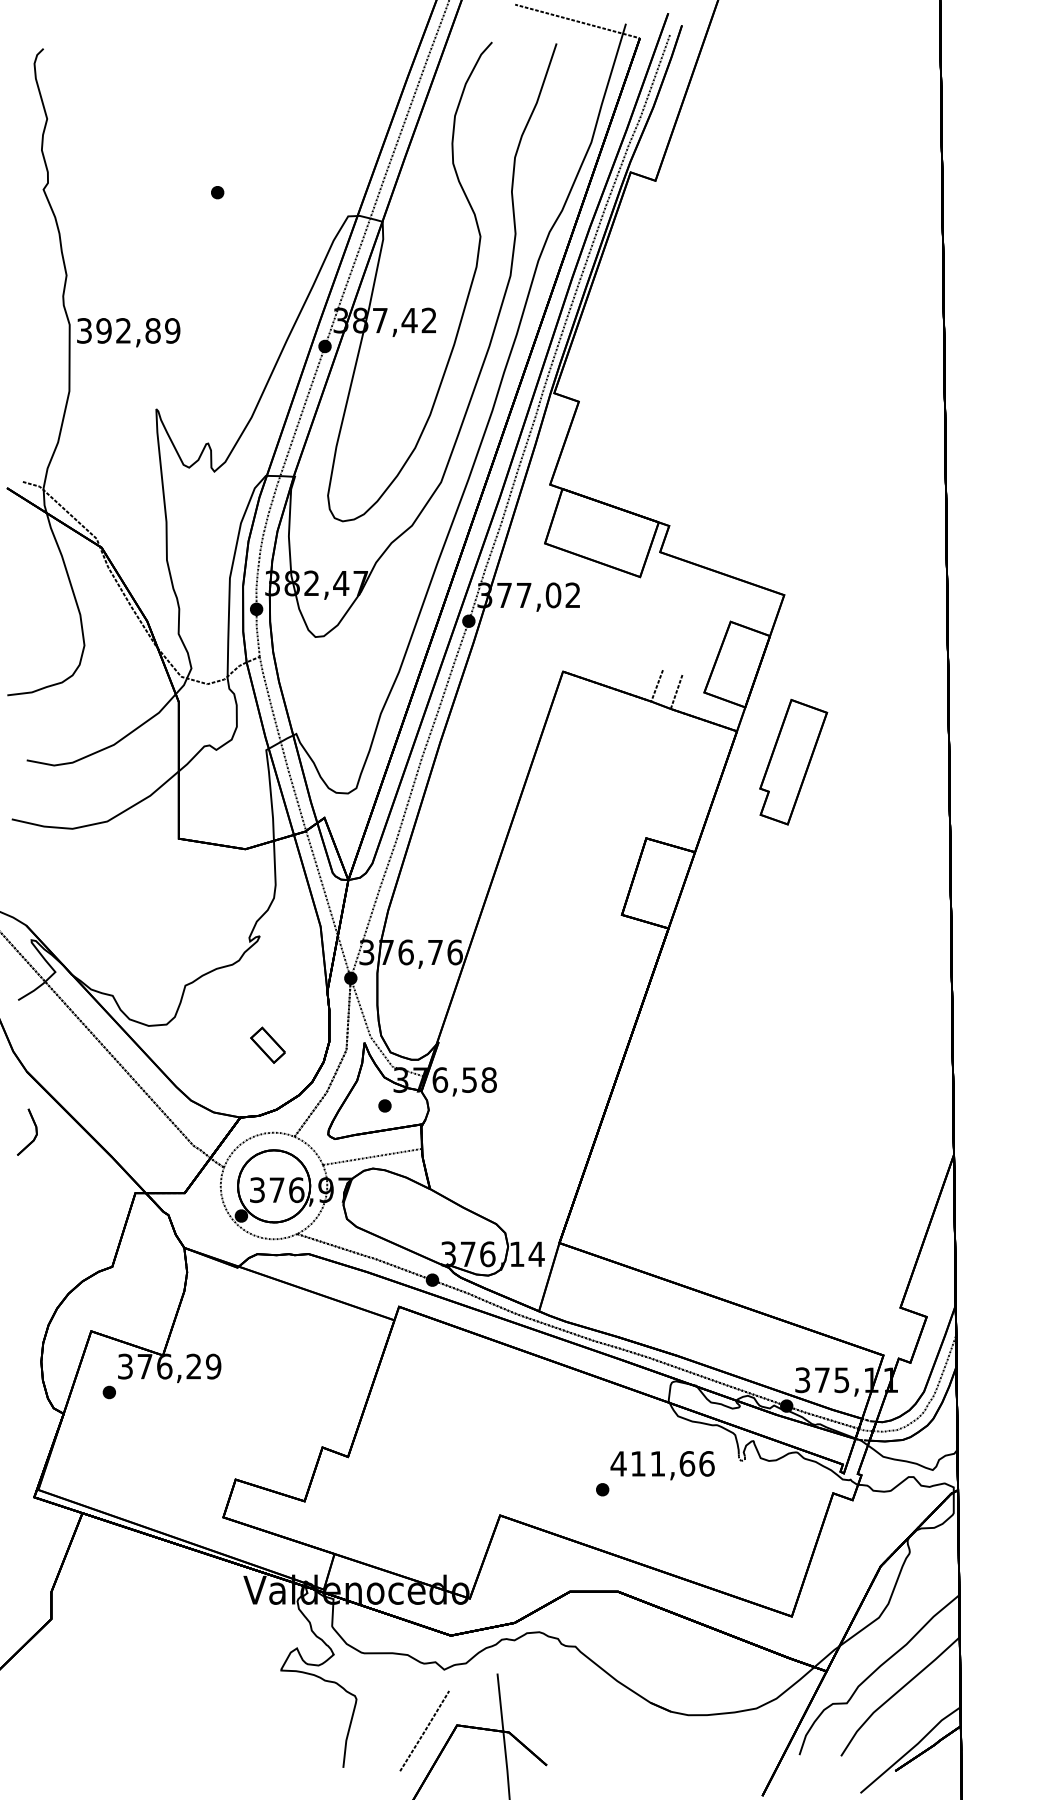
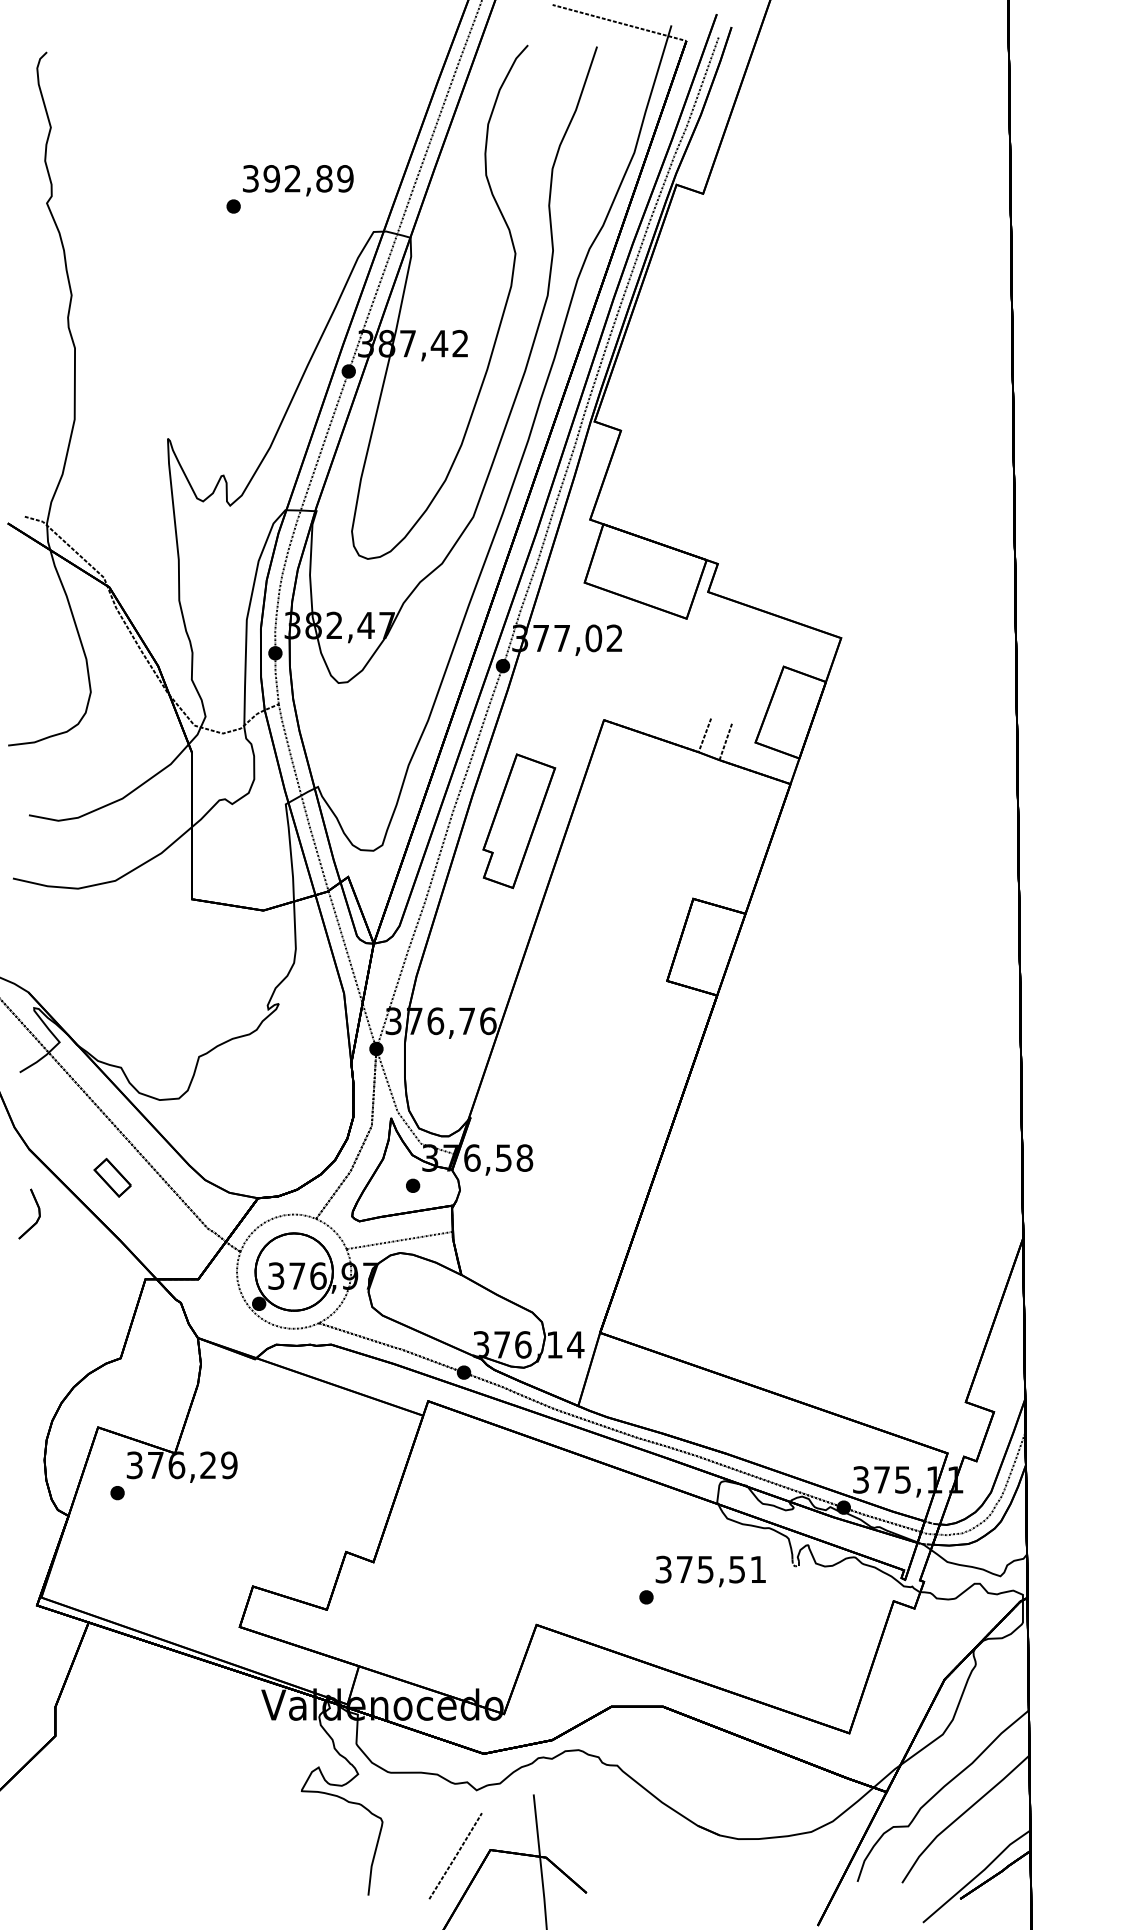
text: (128, 332) -> (298, 180), moved
part: (793, 762) -> (519, 821), moved
part: (267, 1045) -> (112, 1177), moved
text: (662, 1463) -> (710, 1569), 411,66 -> 375,51

